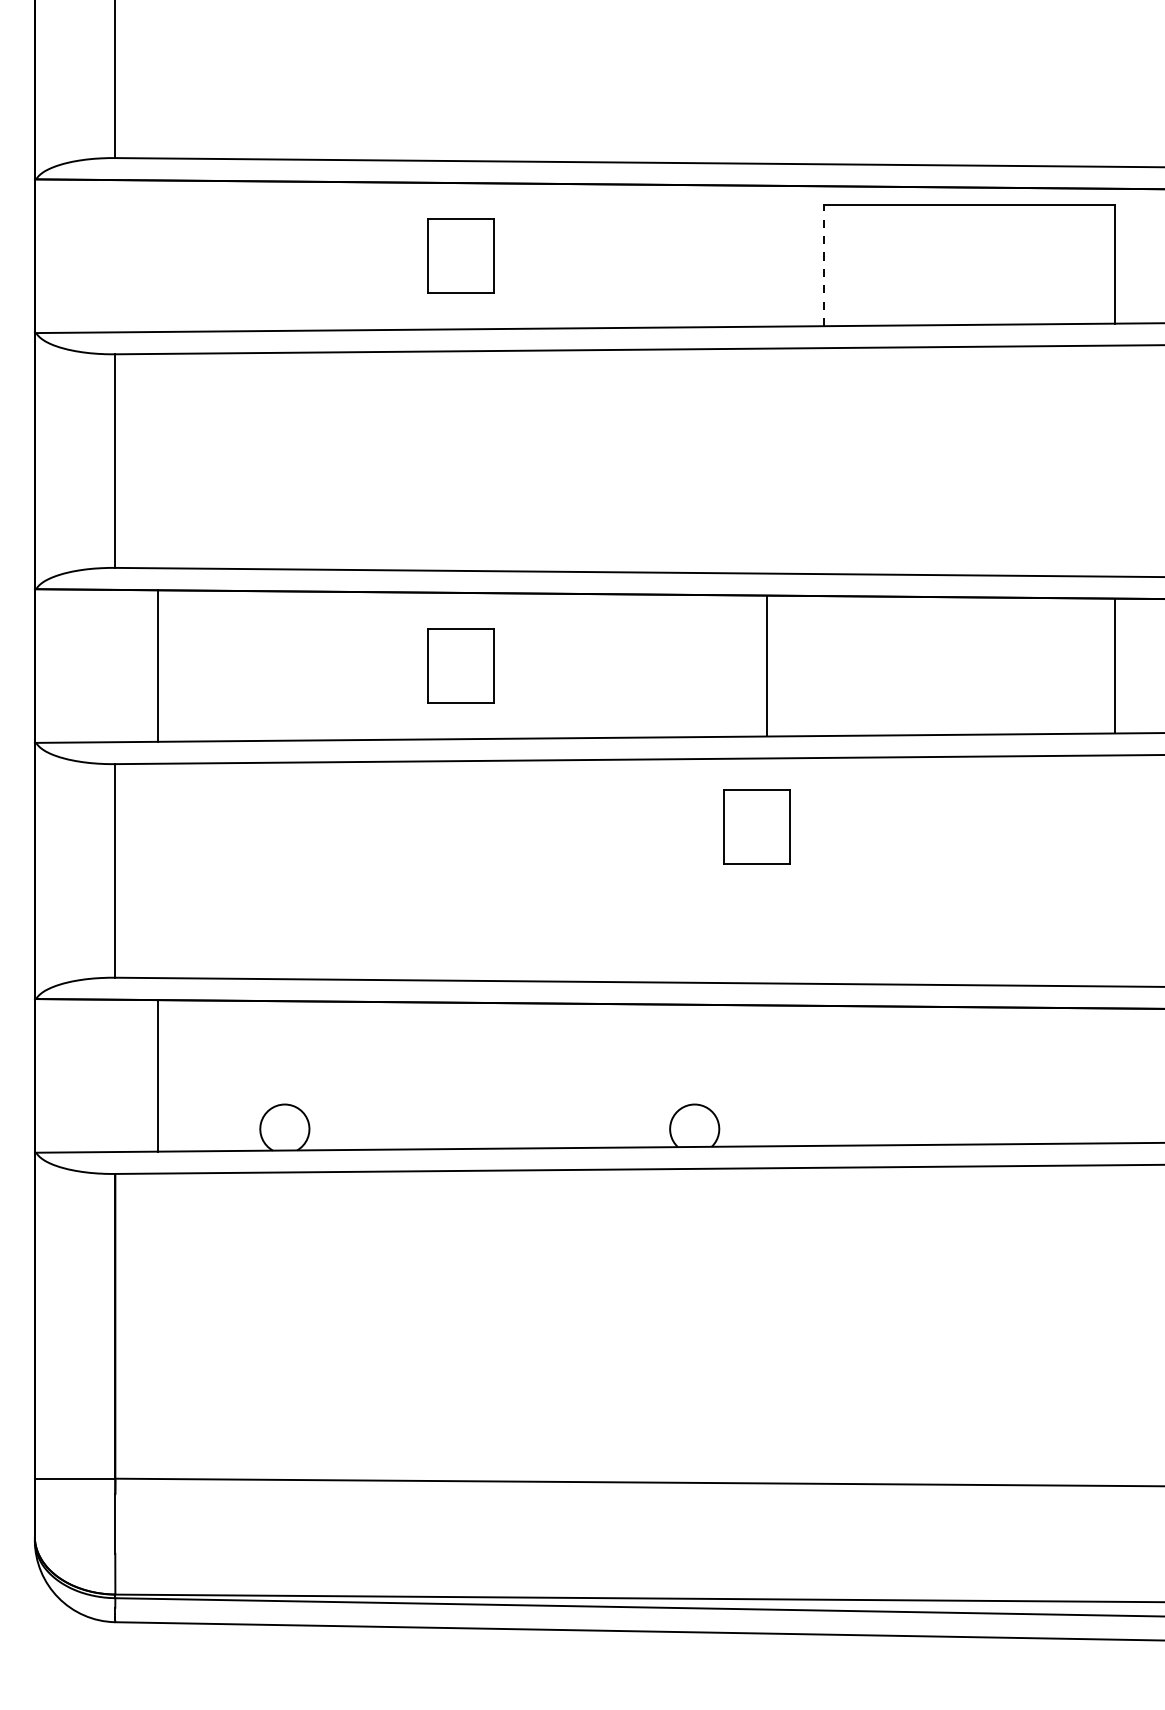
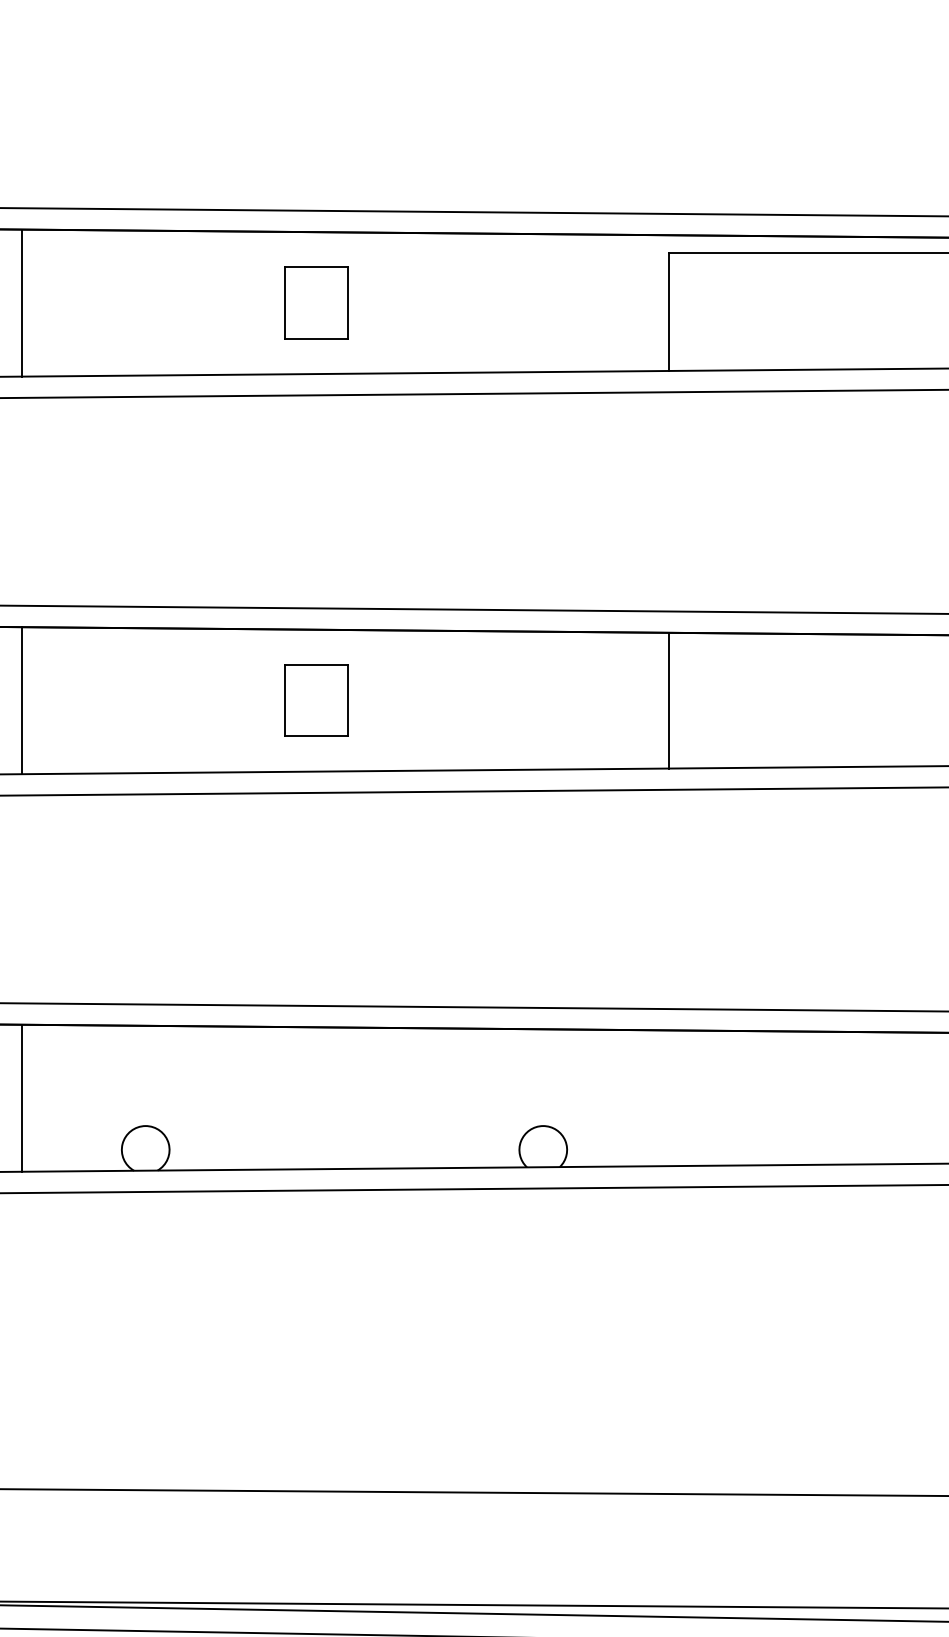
line: (157, 256) -> (22, 303), added
line: (823, 265) -> (668, 312), dashed -> solid
line: (766, 666) -> (668, 701), moved
part: (756, 826) -> (603, 856), removed

